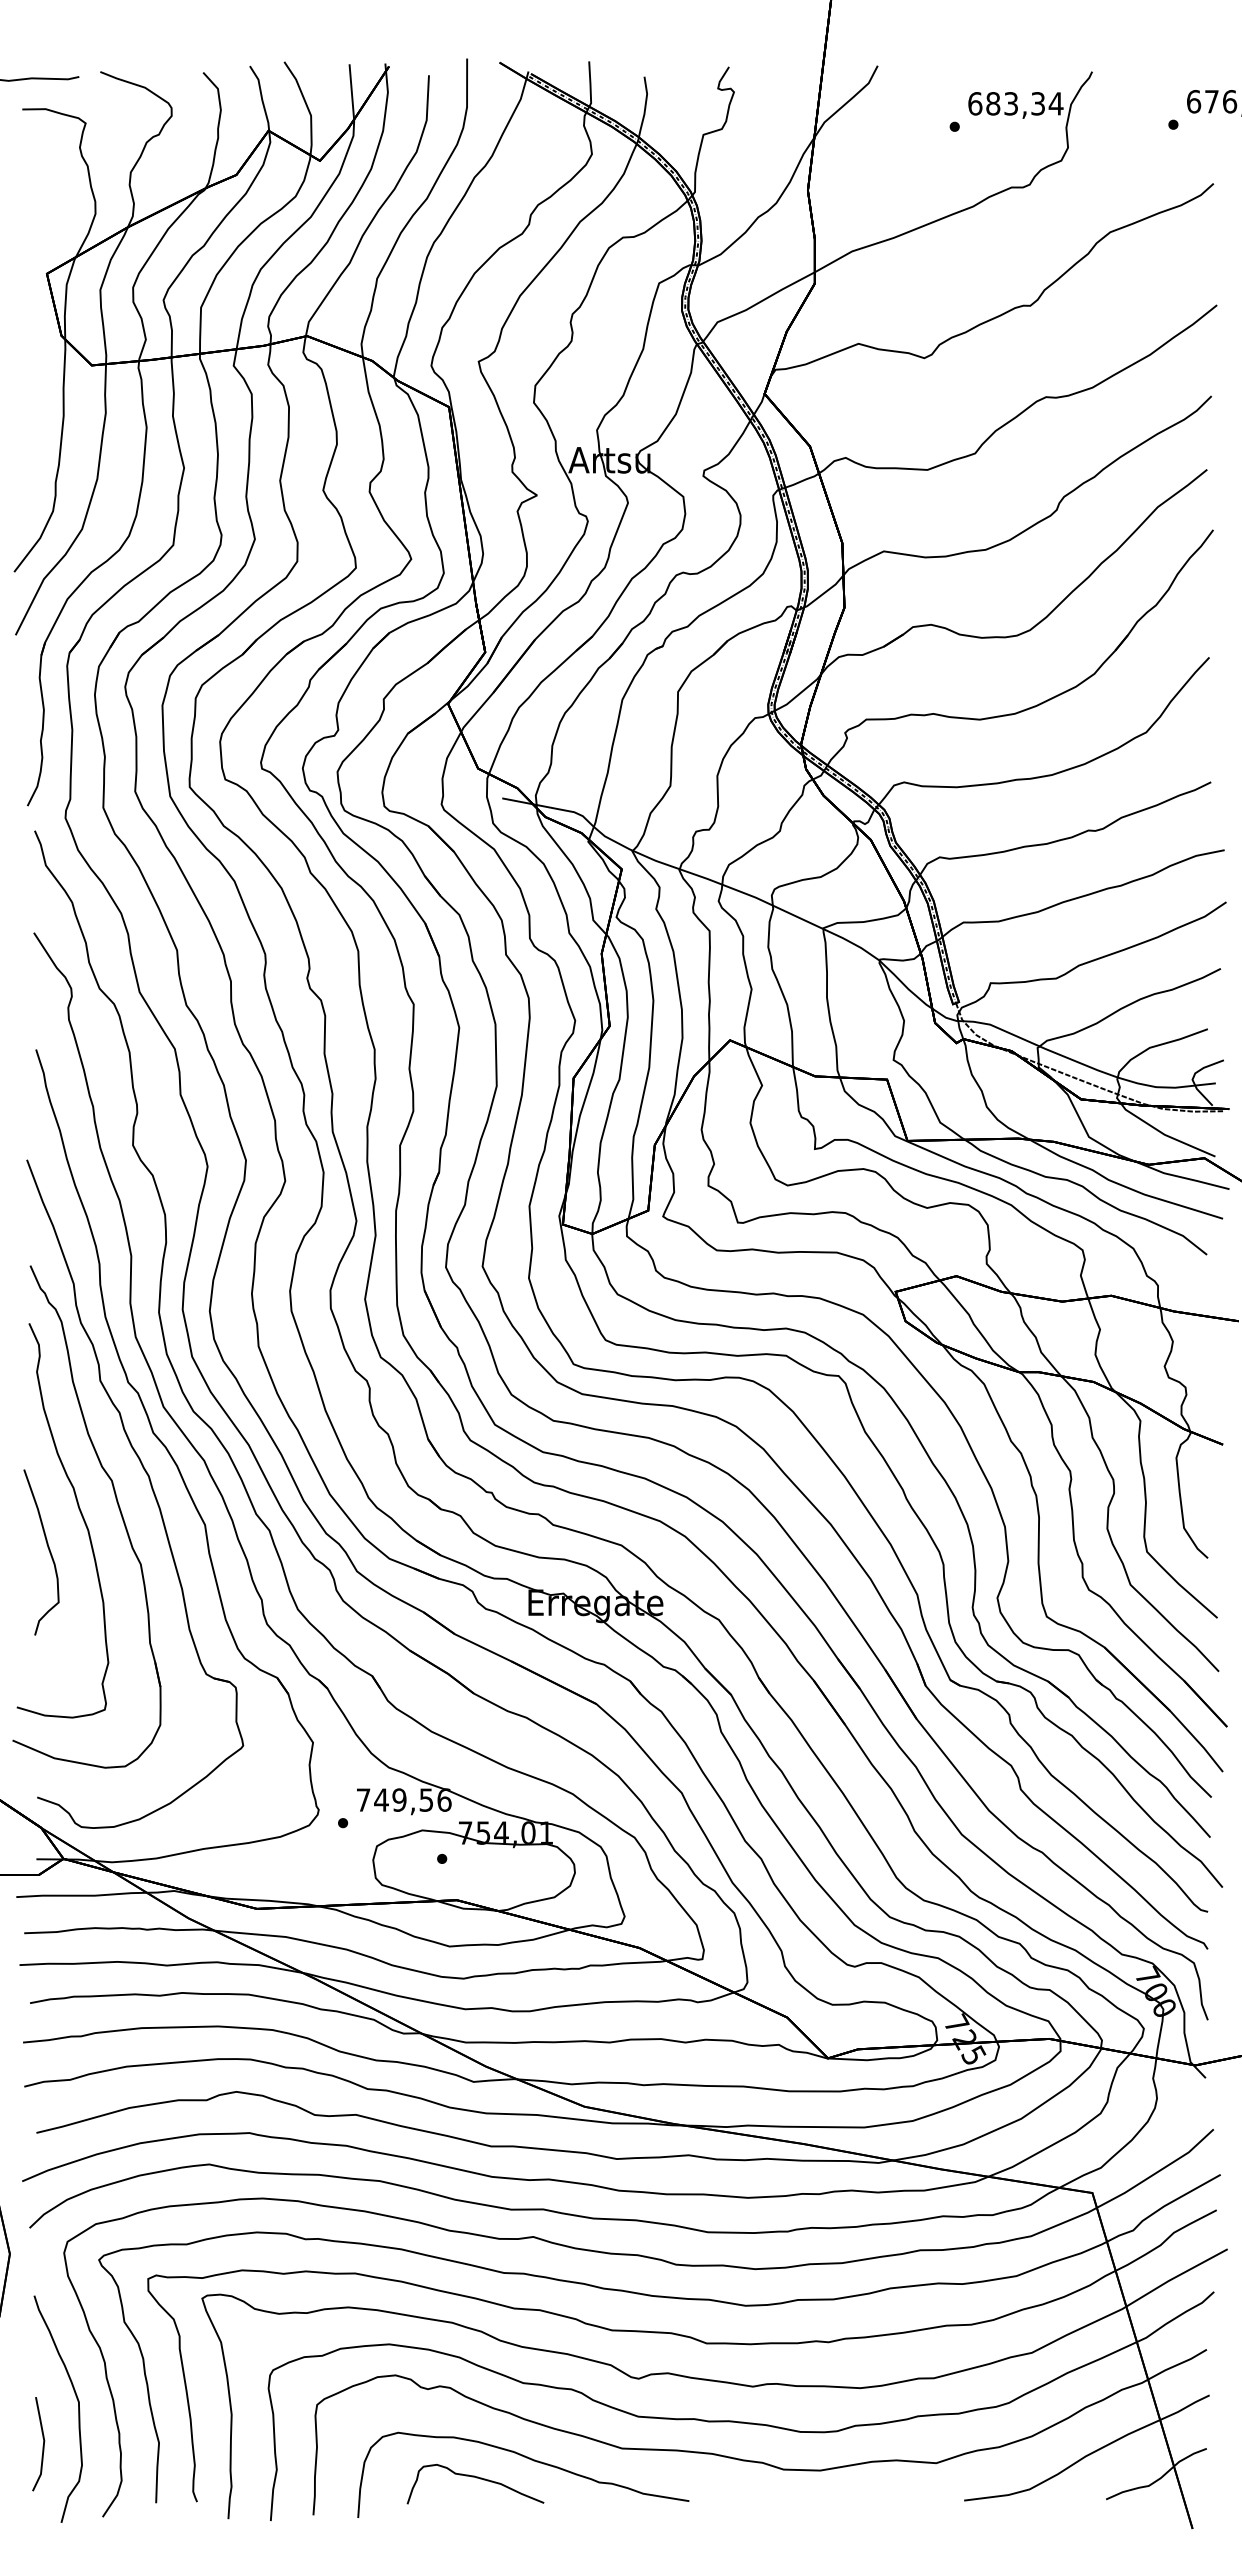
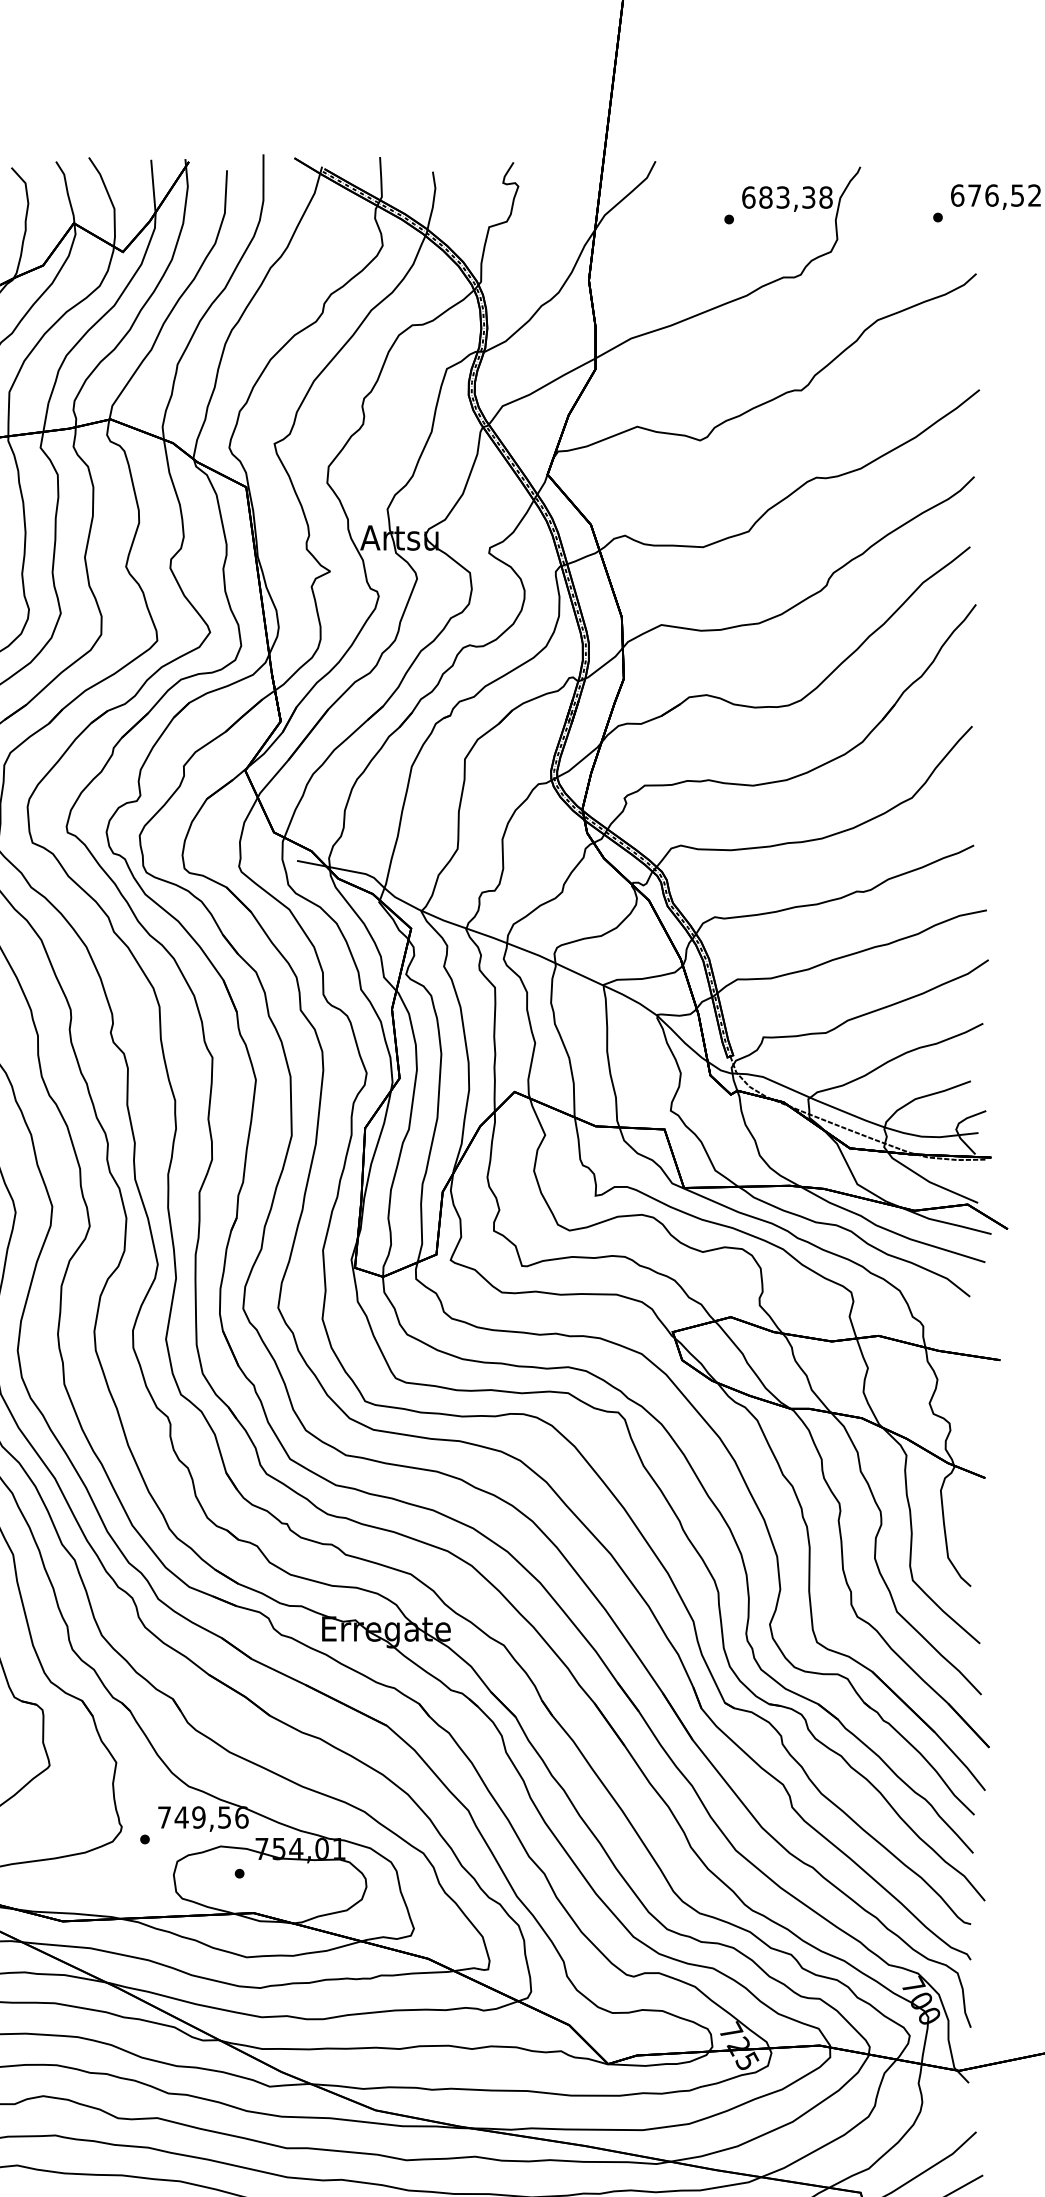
text: (1055, 103) -> (825, 197), 683,34 -> 683,38

